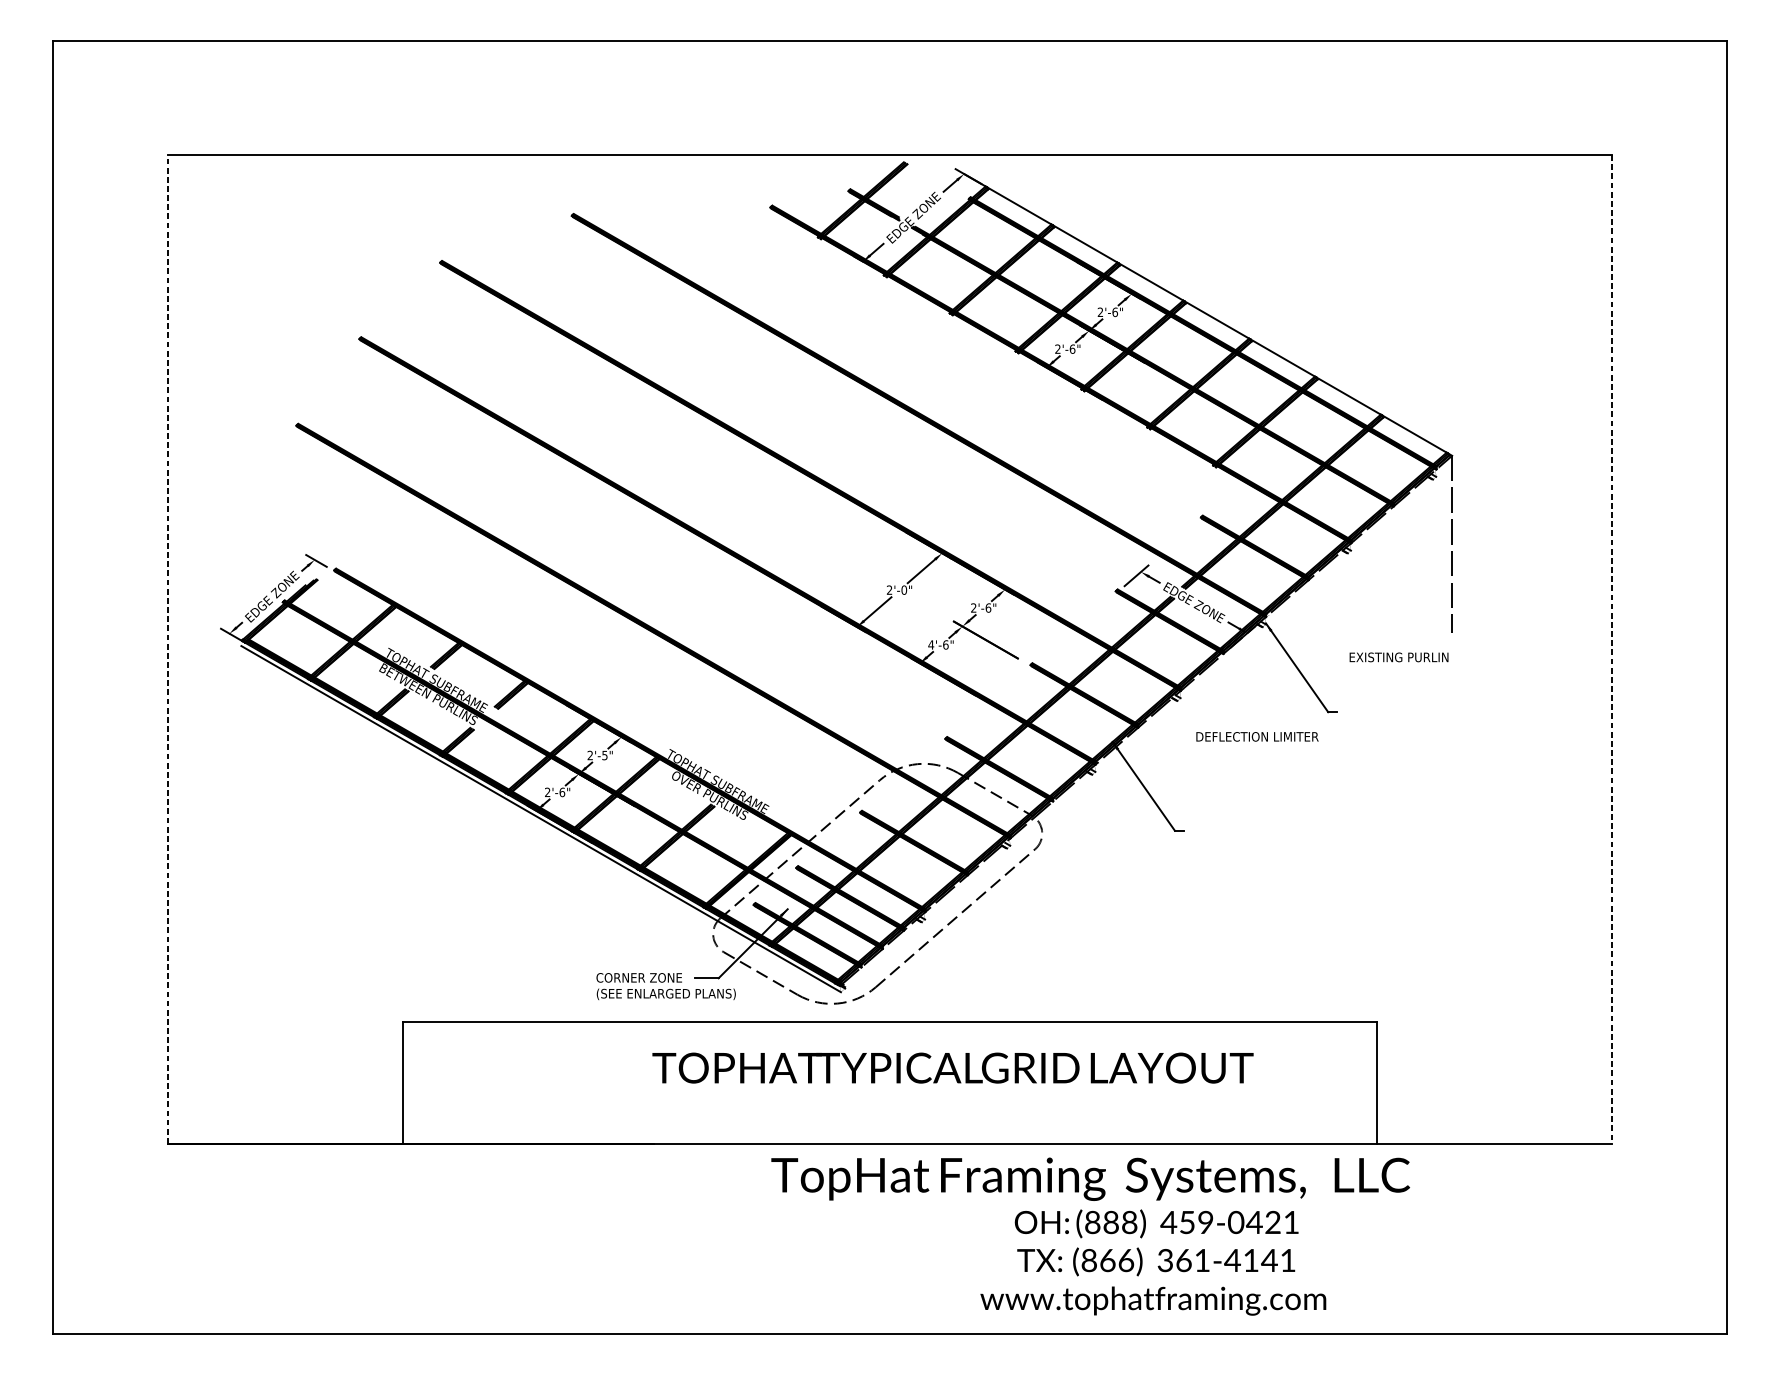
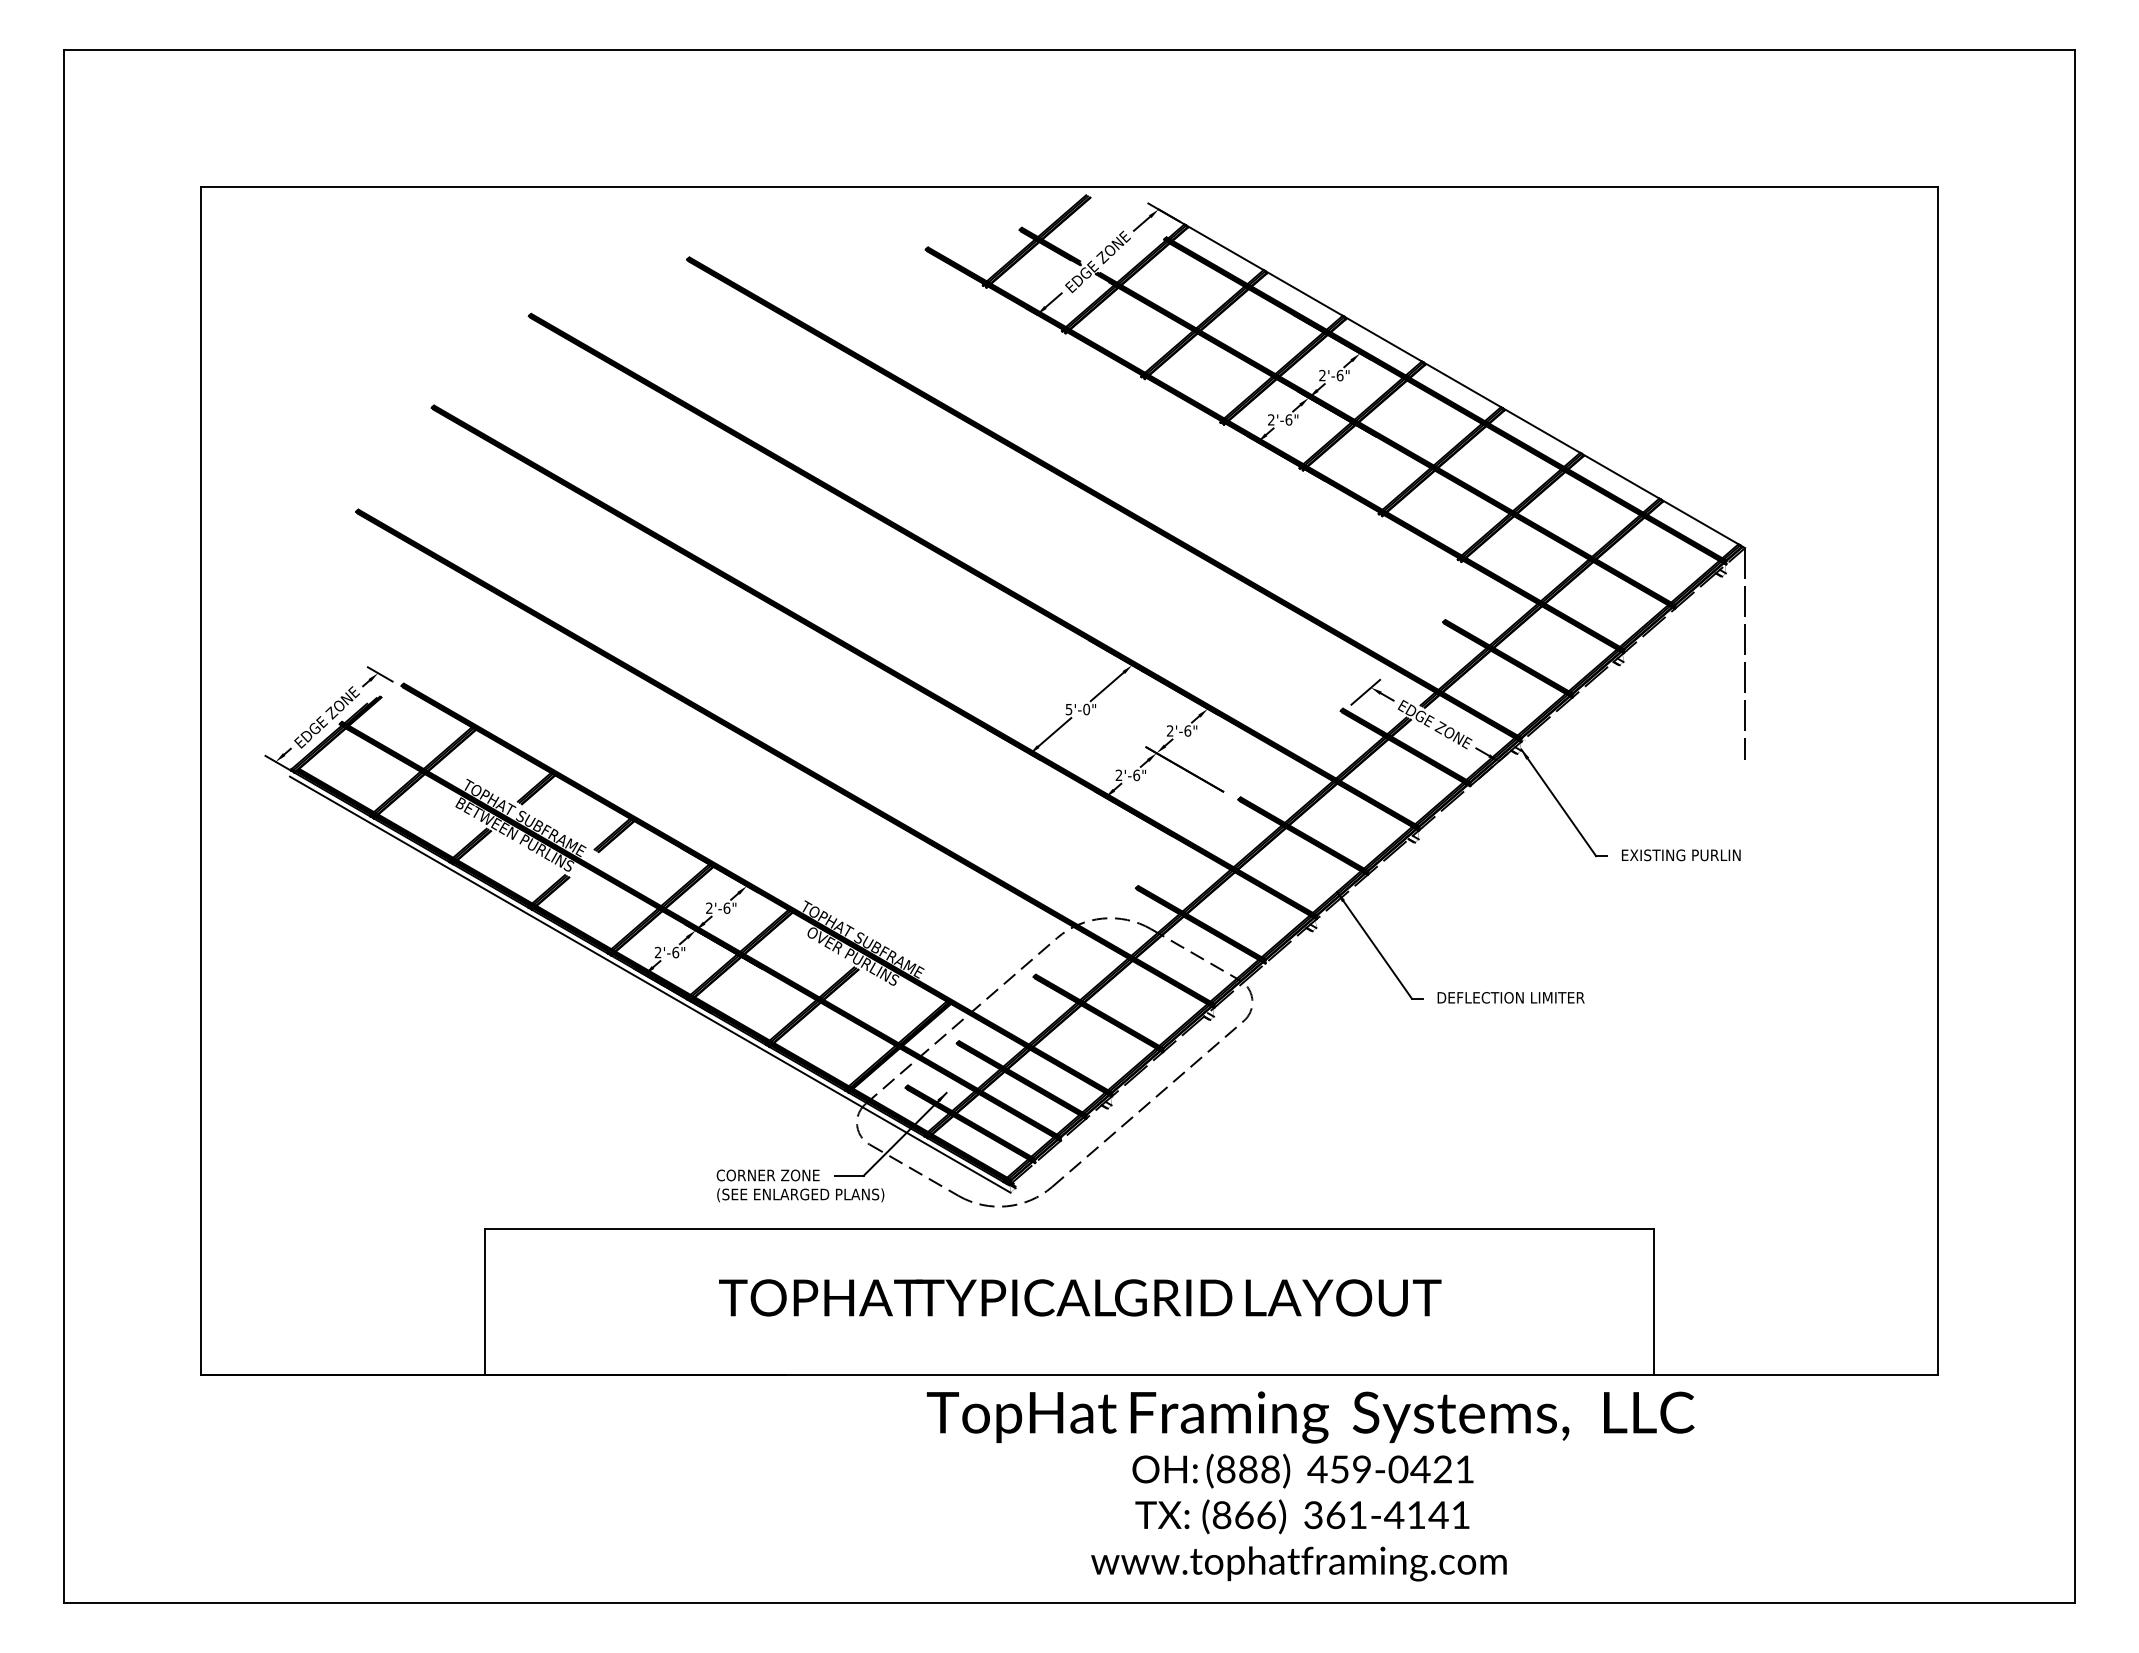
text: (889, 590) -> (1068, 709), 2'-0" -> 5'-0"
text: (930, 644) -> (1118, 774), 4'-6" -> 2'-6"
line: (167, 649) -> (201, 780), dashed -> solid
line: (1612, 650) -> (1937, 781), dashed -> solid
text: (1399, 657) -> (1681, 855), moved
text: (1256, 736) -> (1510, 997), moved
text: (604, 754) -> (726, 907), 2'-5" -> 2'-6"
text: (953, 1067) -> (1080, 1297), moved
text: (1152, 1262) -> (1298, 1517), moved

